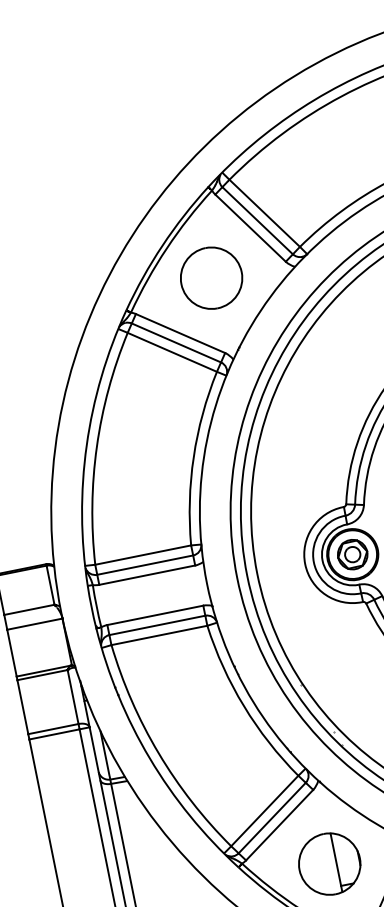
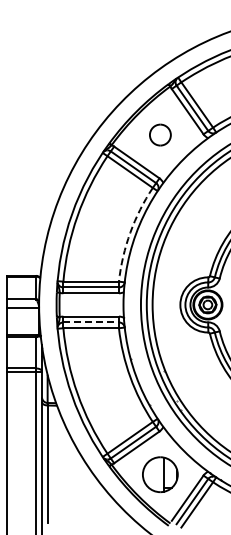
part: (211, 277) -> (160, 134), size x0.6
arc: (193, 456) -> (130, 232), solid -> dashed
line: (157, 625) -> (91, 322), solid -> dashed

